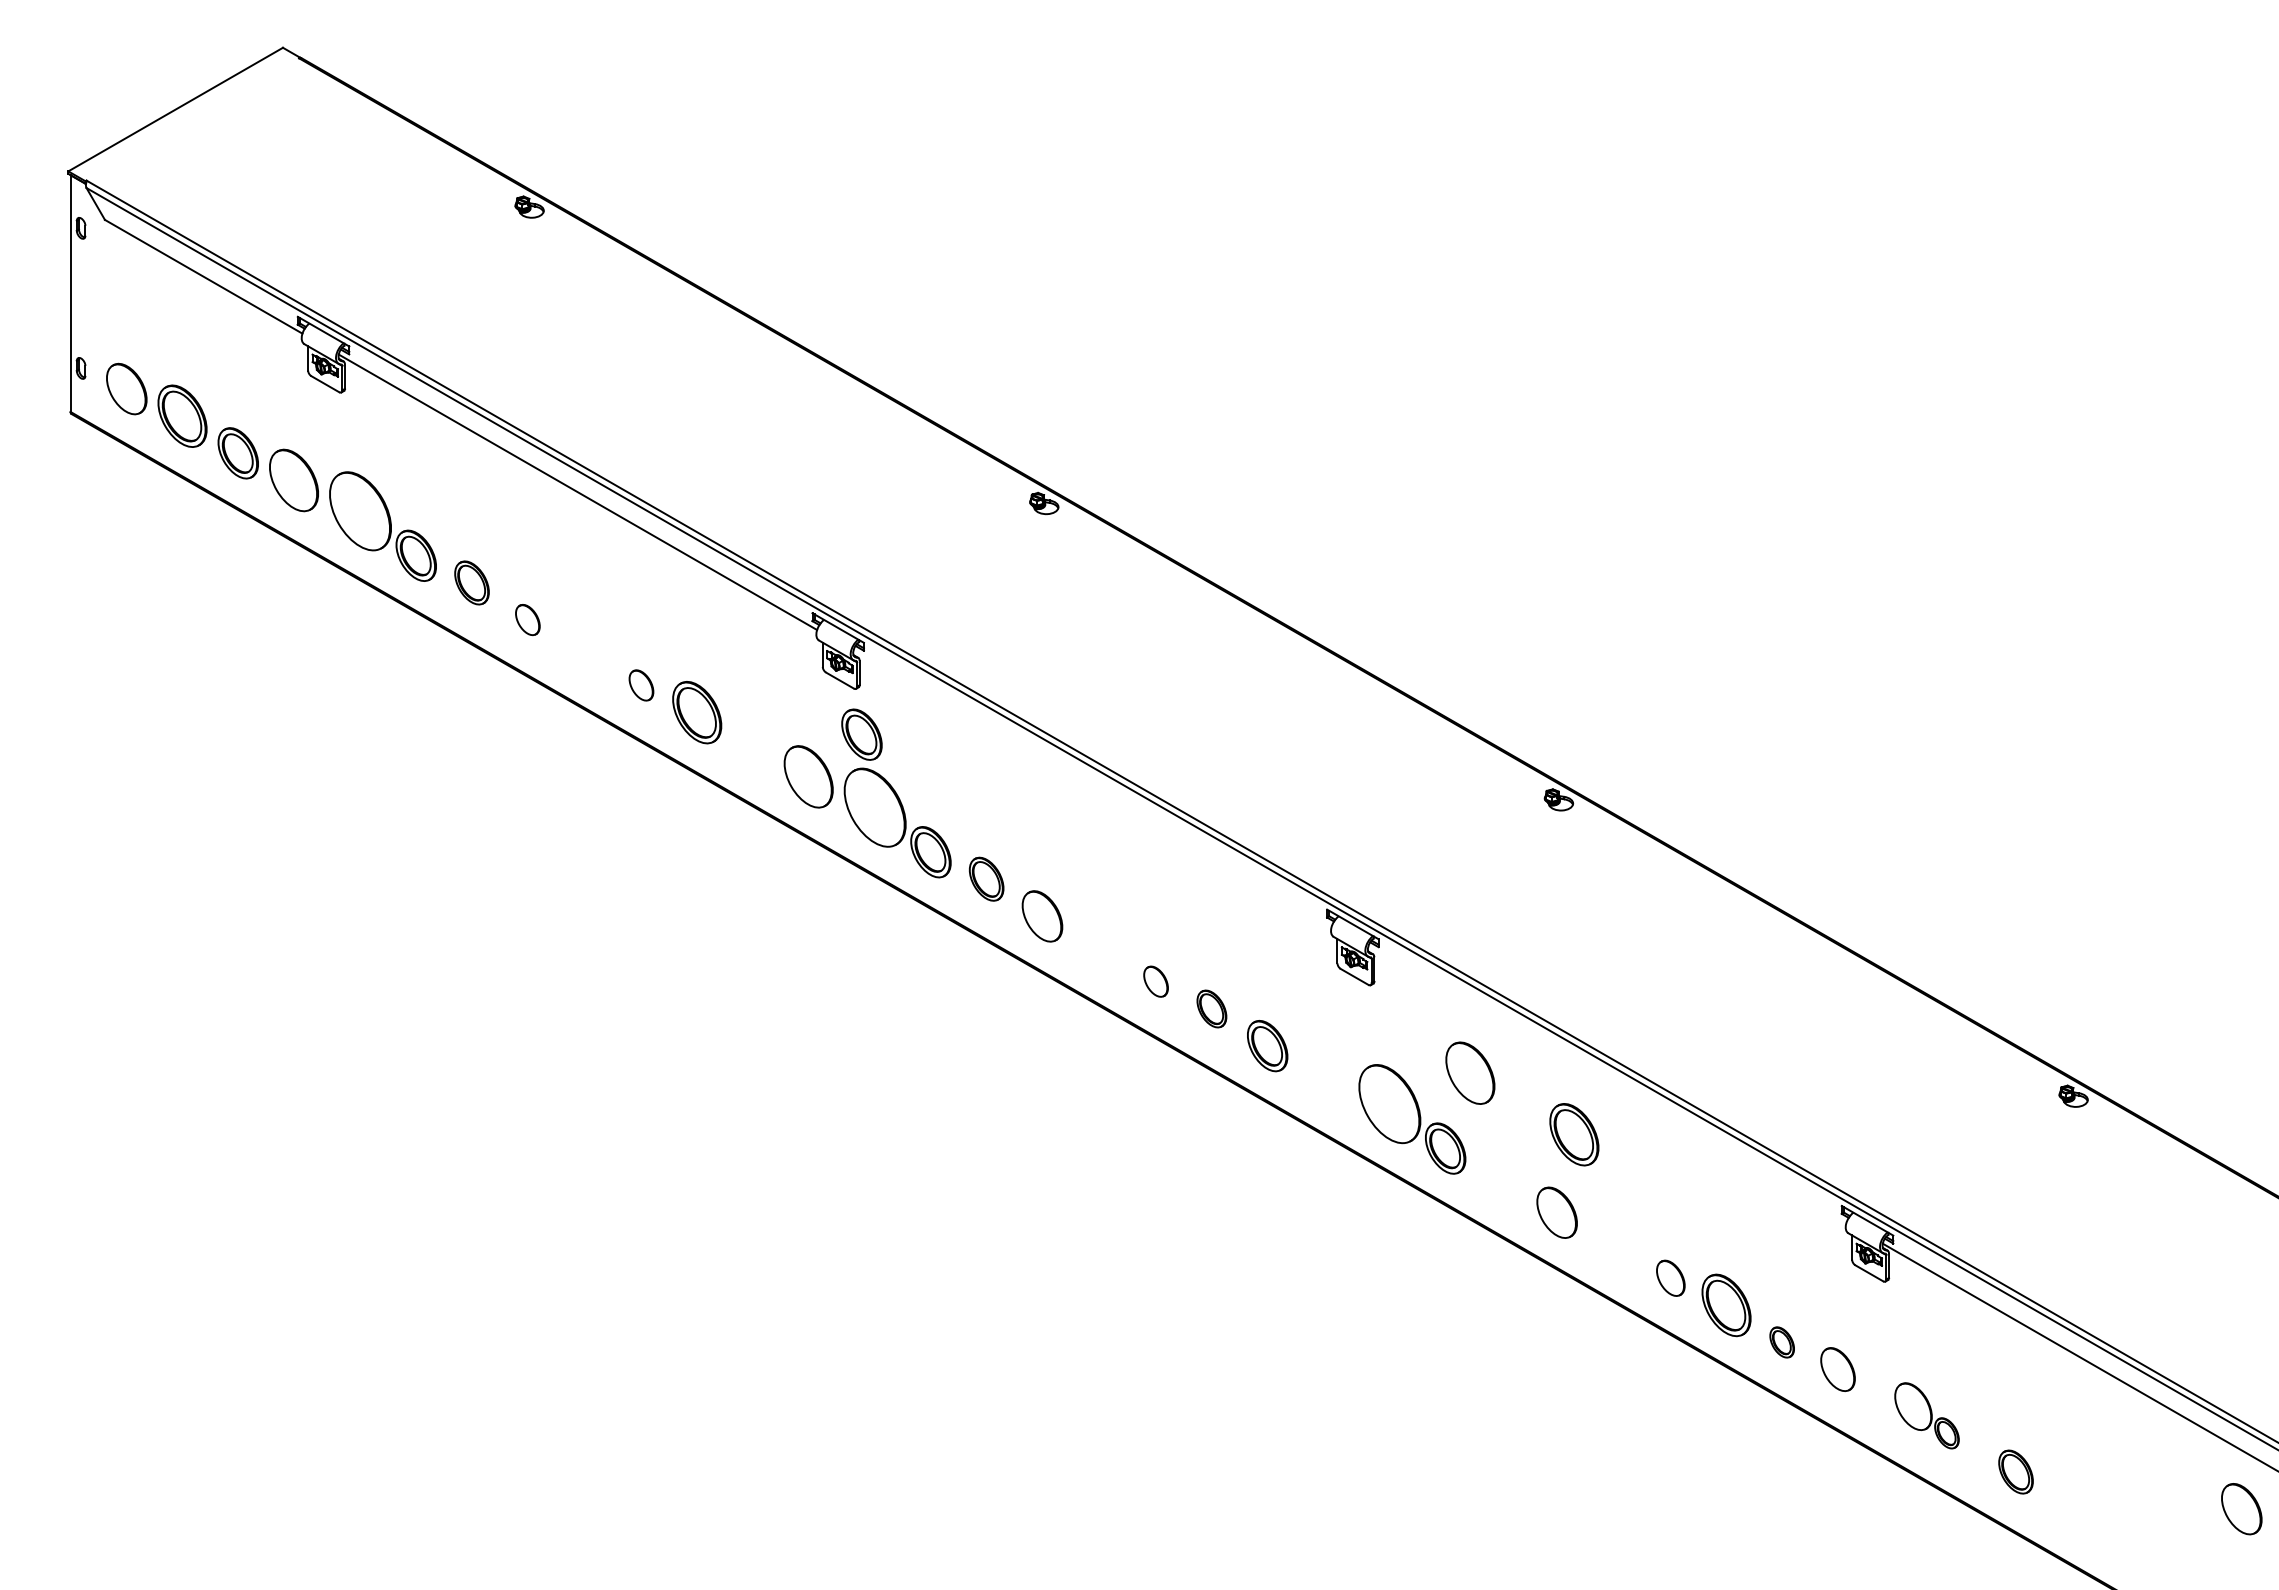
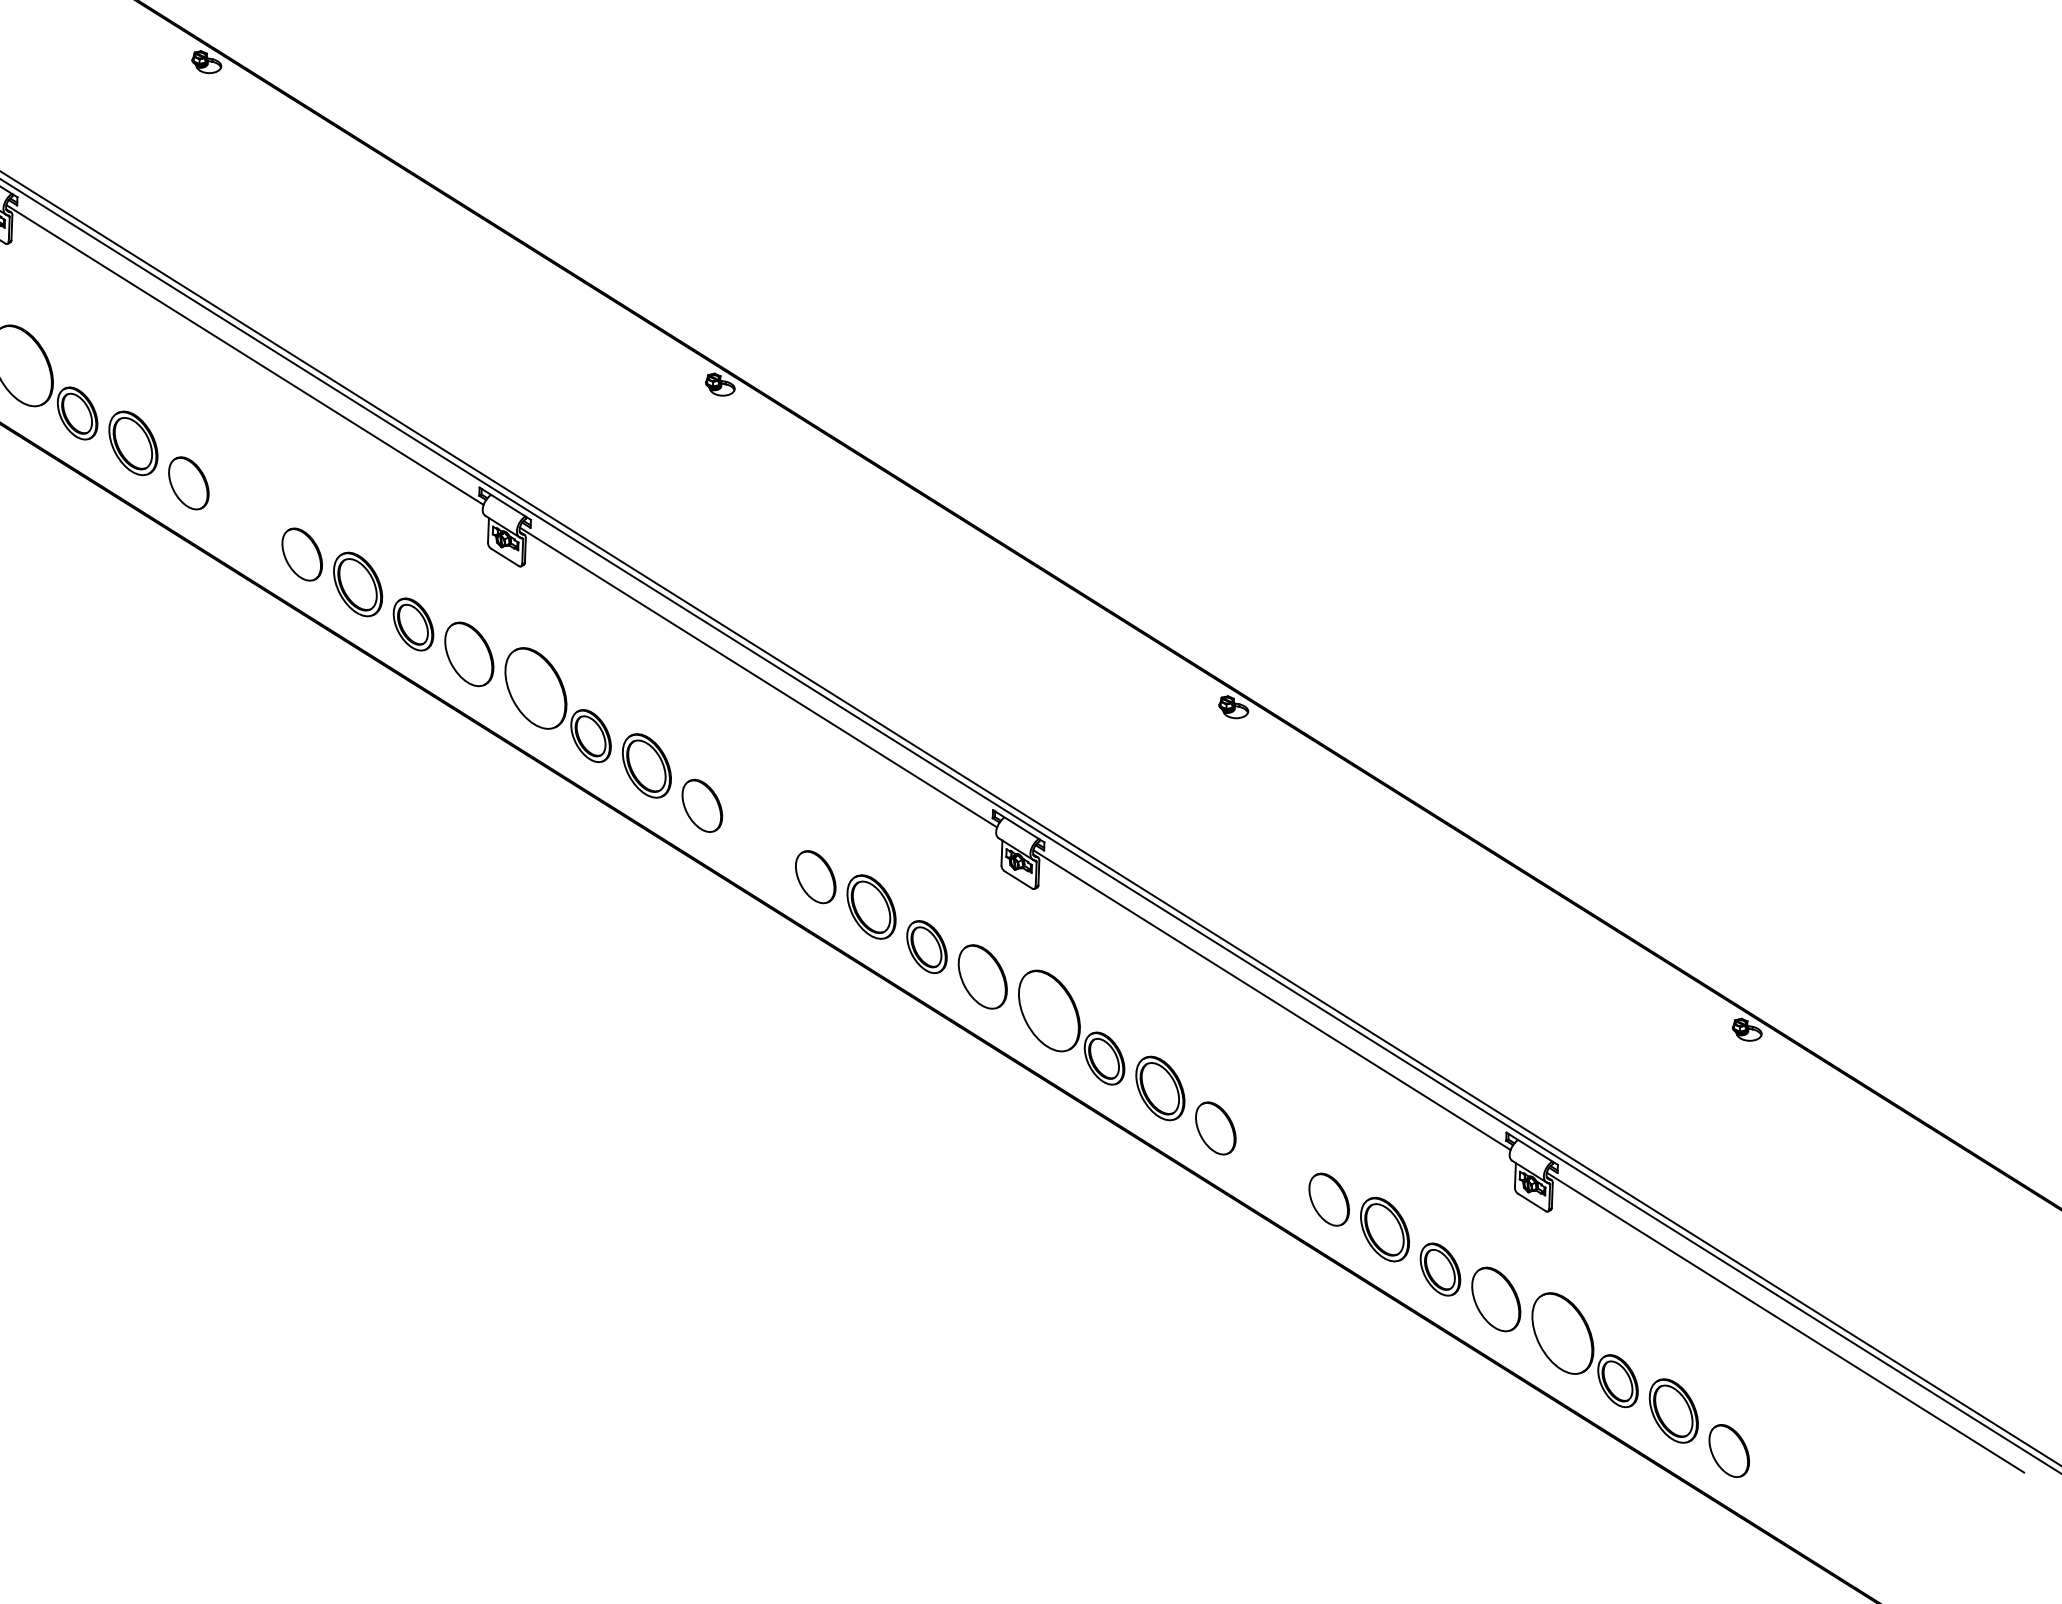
part: (471, 582) -> (132, 442), size x1.43
part: (527, 619) -> (188, 482), size x1.67
part: (641, 685) -> (302, 554), size x1.67
part: (861, 734) -> (413, 624), moved
line: (1092, 788) -> (758, 677), added
part: (986, 878) -> (646, 765), size x1.43
part: (1155, 981) -> (815, 876), size x1.67
part: (1211, 1008) -> (871, 906), size x1.67
part: (1470, 1072) -> (982, 976), moved
line: (1607, 1084) -> (1272, 999), added
part: (1574, 1134) -> (1160, 1088), moved
part: (1670, 1278) -> (1328, 1199), size x1.43
part: (1781, 1342) -> (1439, 1269), size x1.67
part: (1837, 1369) -> (1495, 1299), size x1.43
part: (1926, 1415) -> (1584, 1349), size x1.67
part: (2015, 1471) -> (1673, 1410), size x1.43
part: (2241, 1509) -> (1728, 1451), moved

